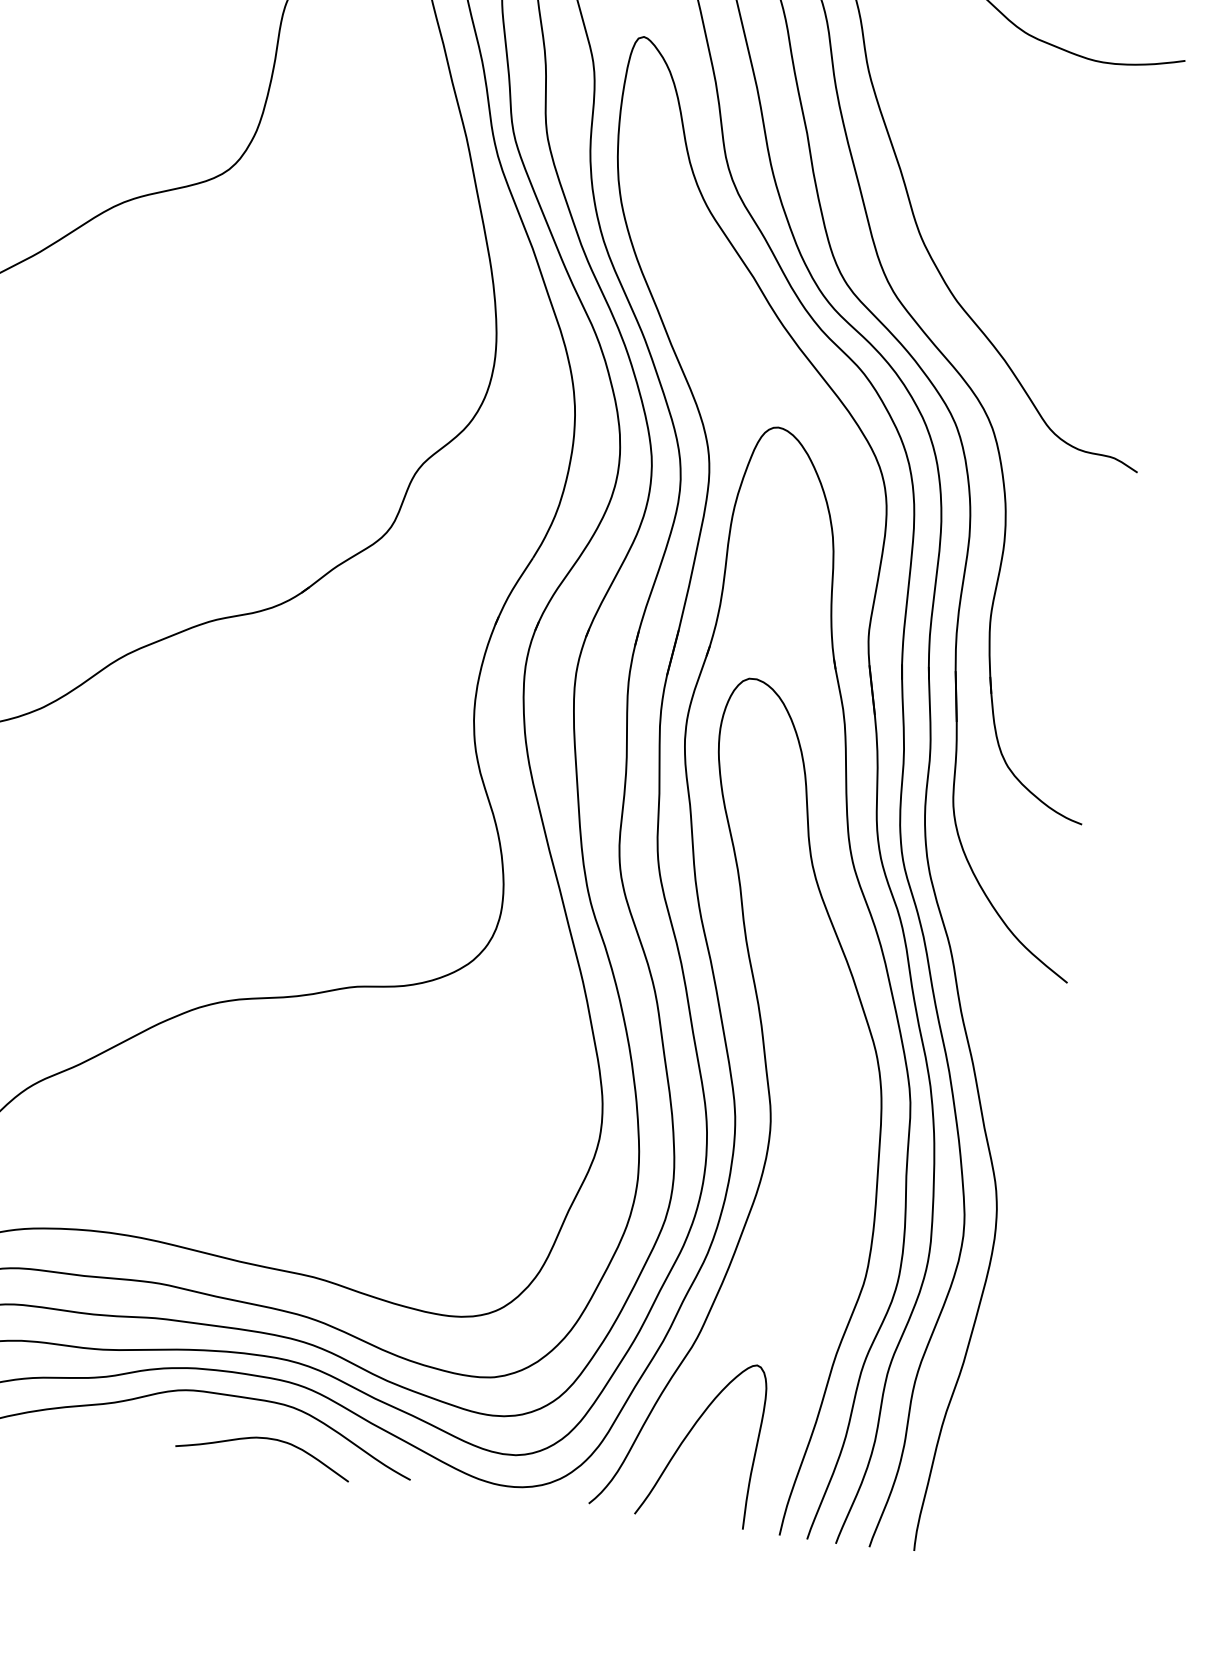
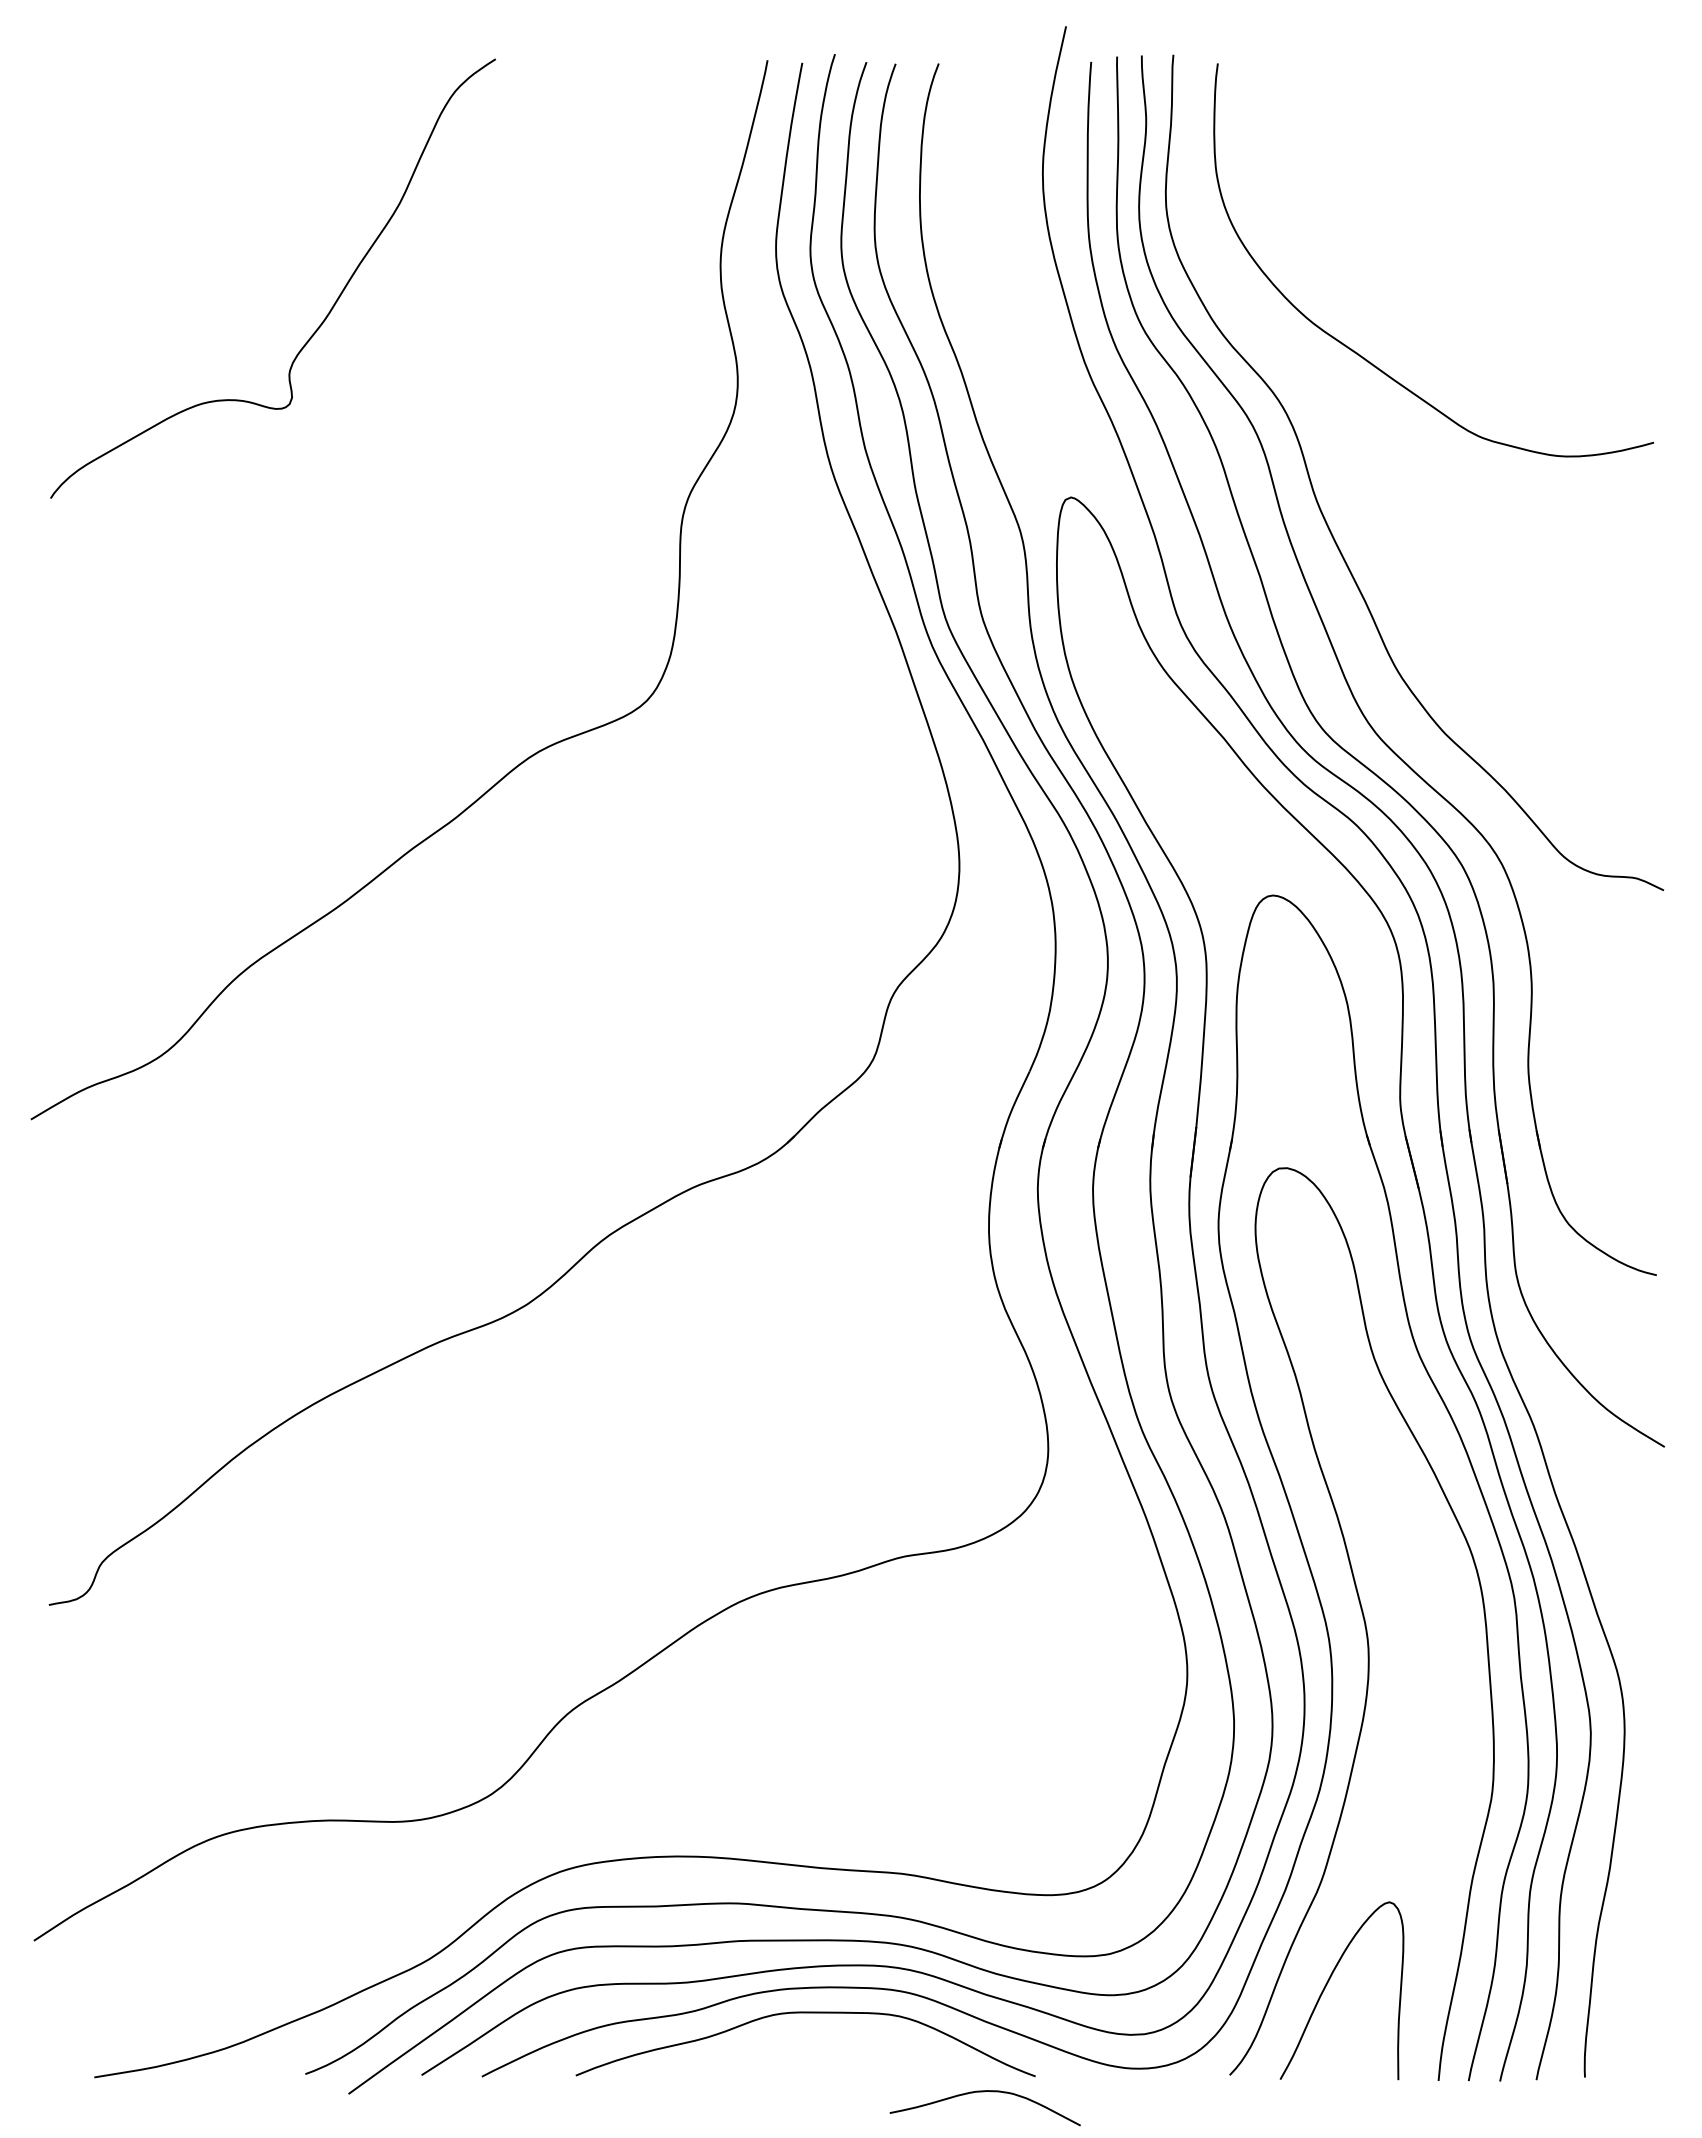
curve: (264, 1439) -> (984, 2092), moved

